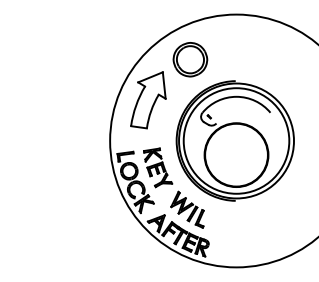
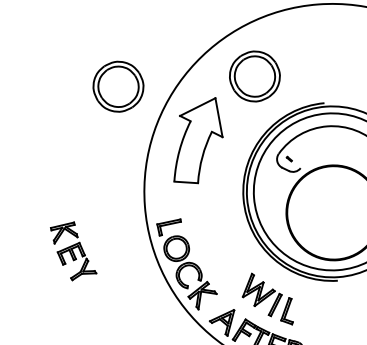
part: (98, 59) -> (118, 86), added
part: (158, 167) -> (74, 250), moved

